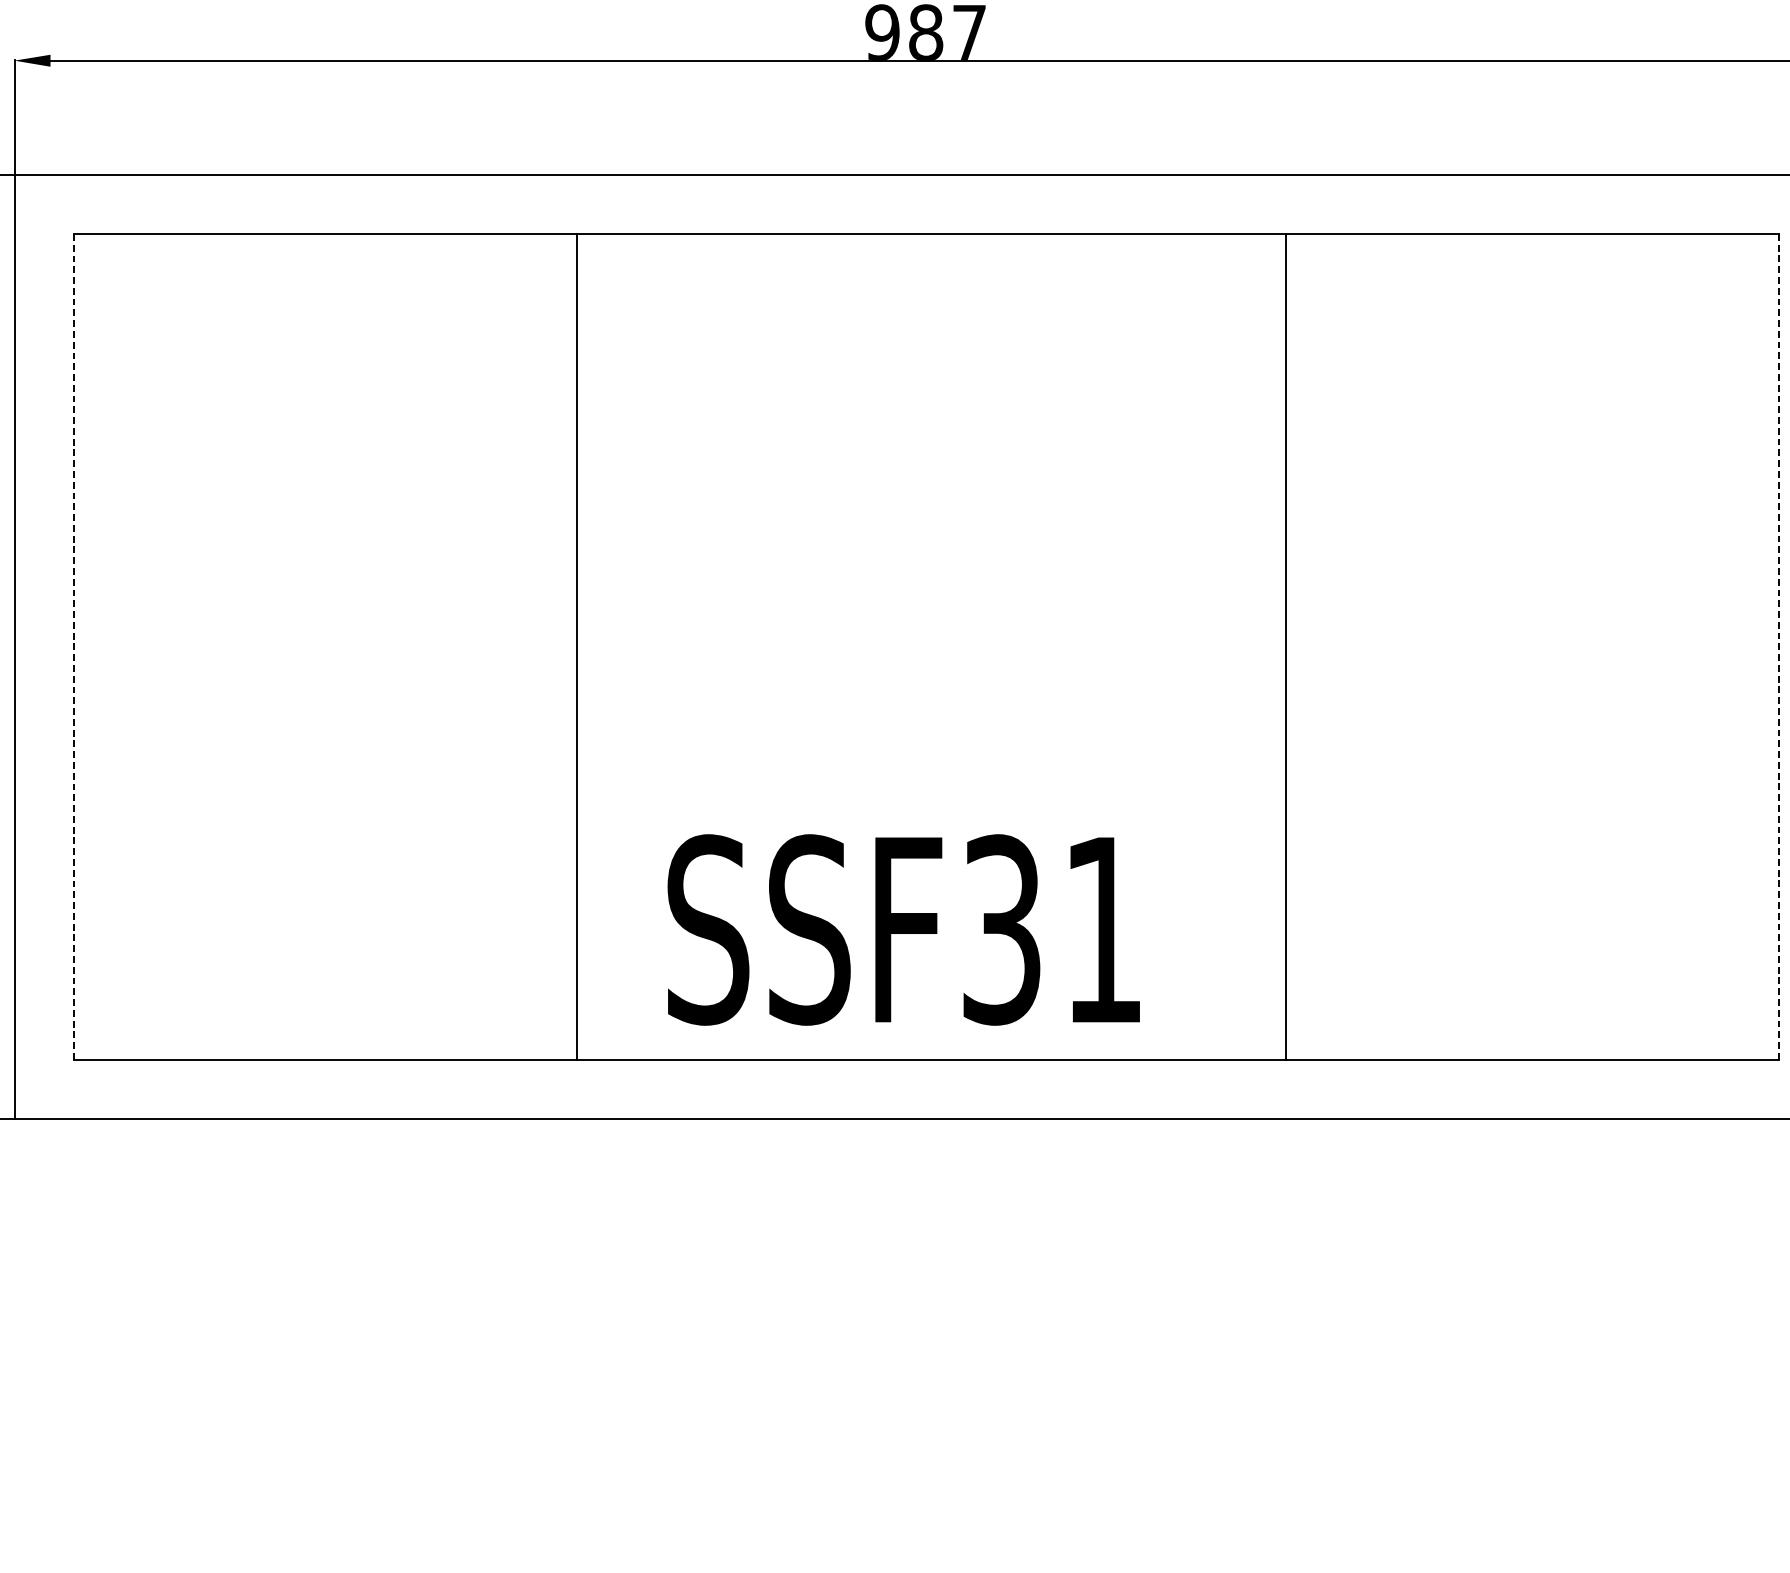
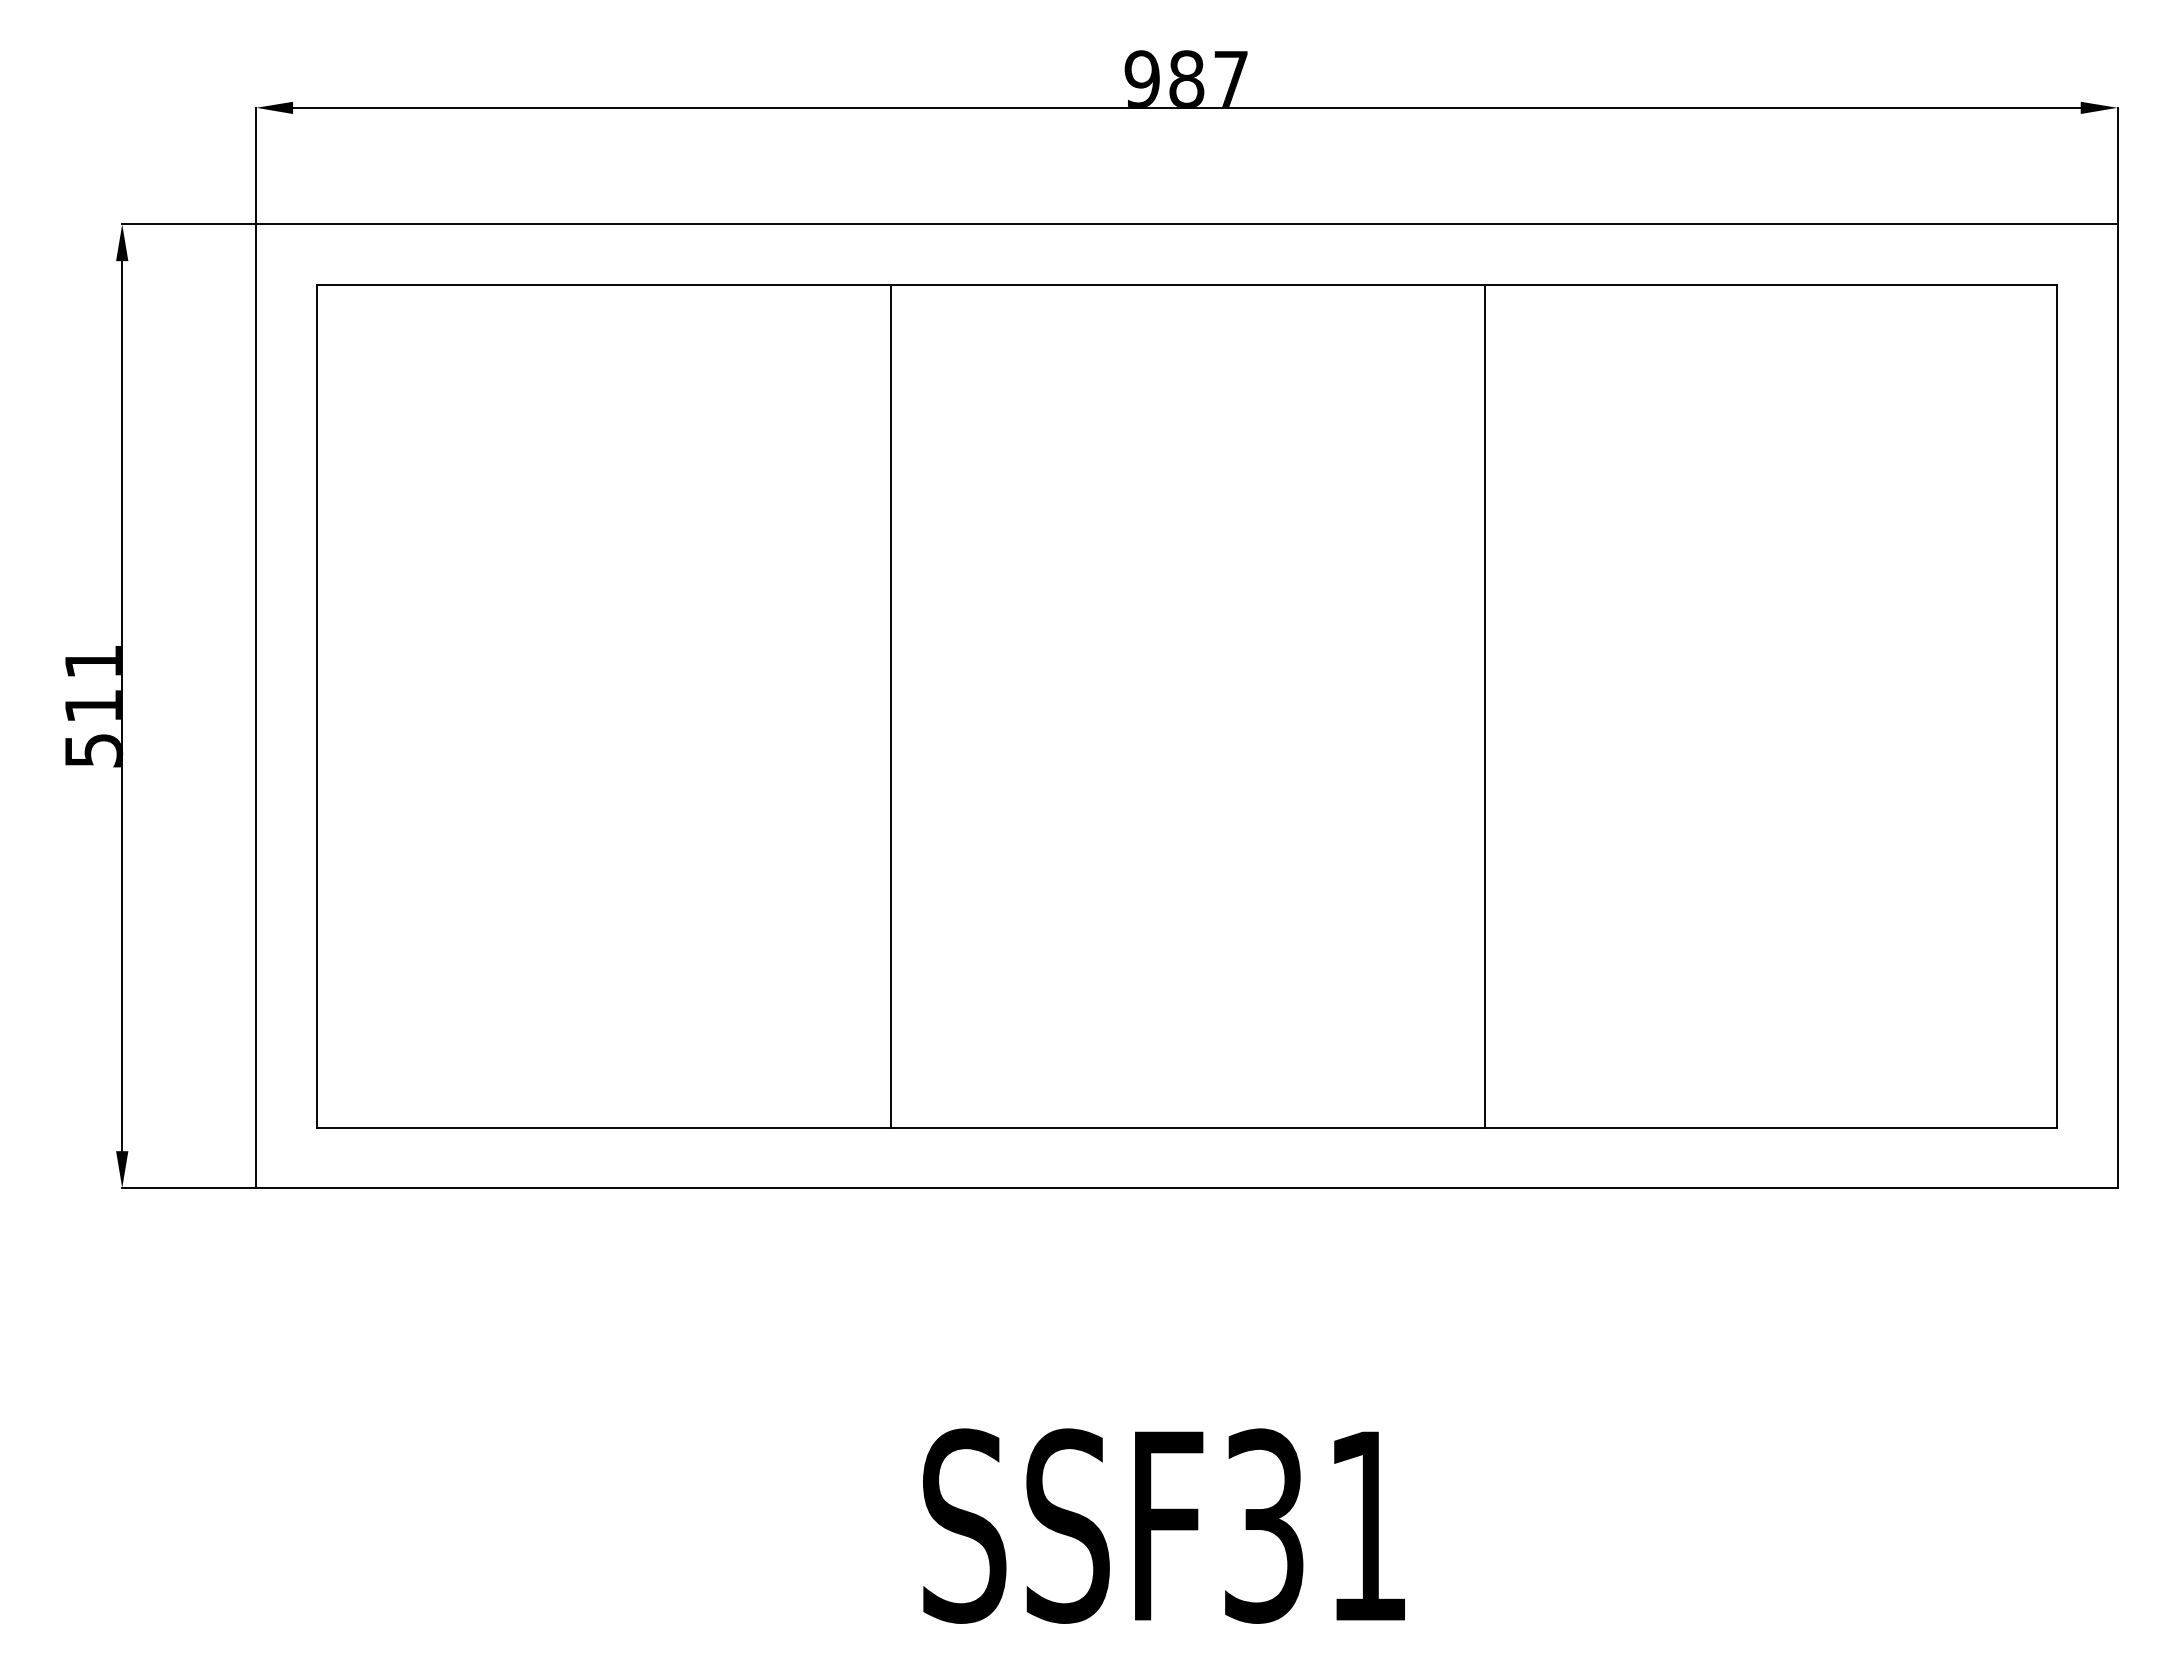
line: (577, 646) -> (890, 705), moved
line: (1286, 646) -> (1485, 705), moved
line: (1779, 646) -> (2057, 705), dashed -> solid
line: (73, 647) -> (316, 706), dashed -> solid
text: (903, 929) -> (1163, 1525), moved

